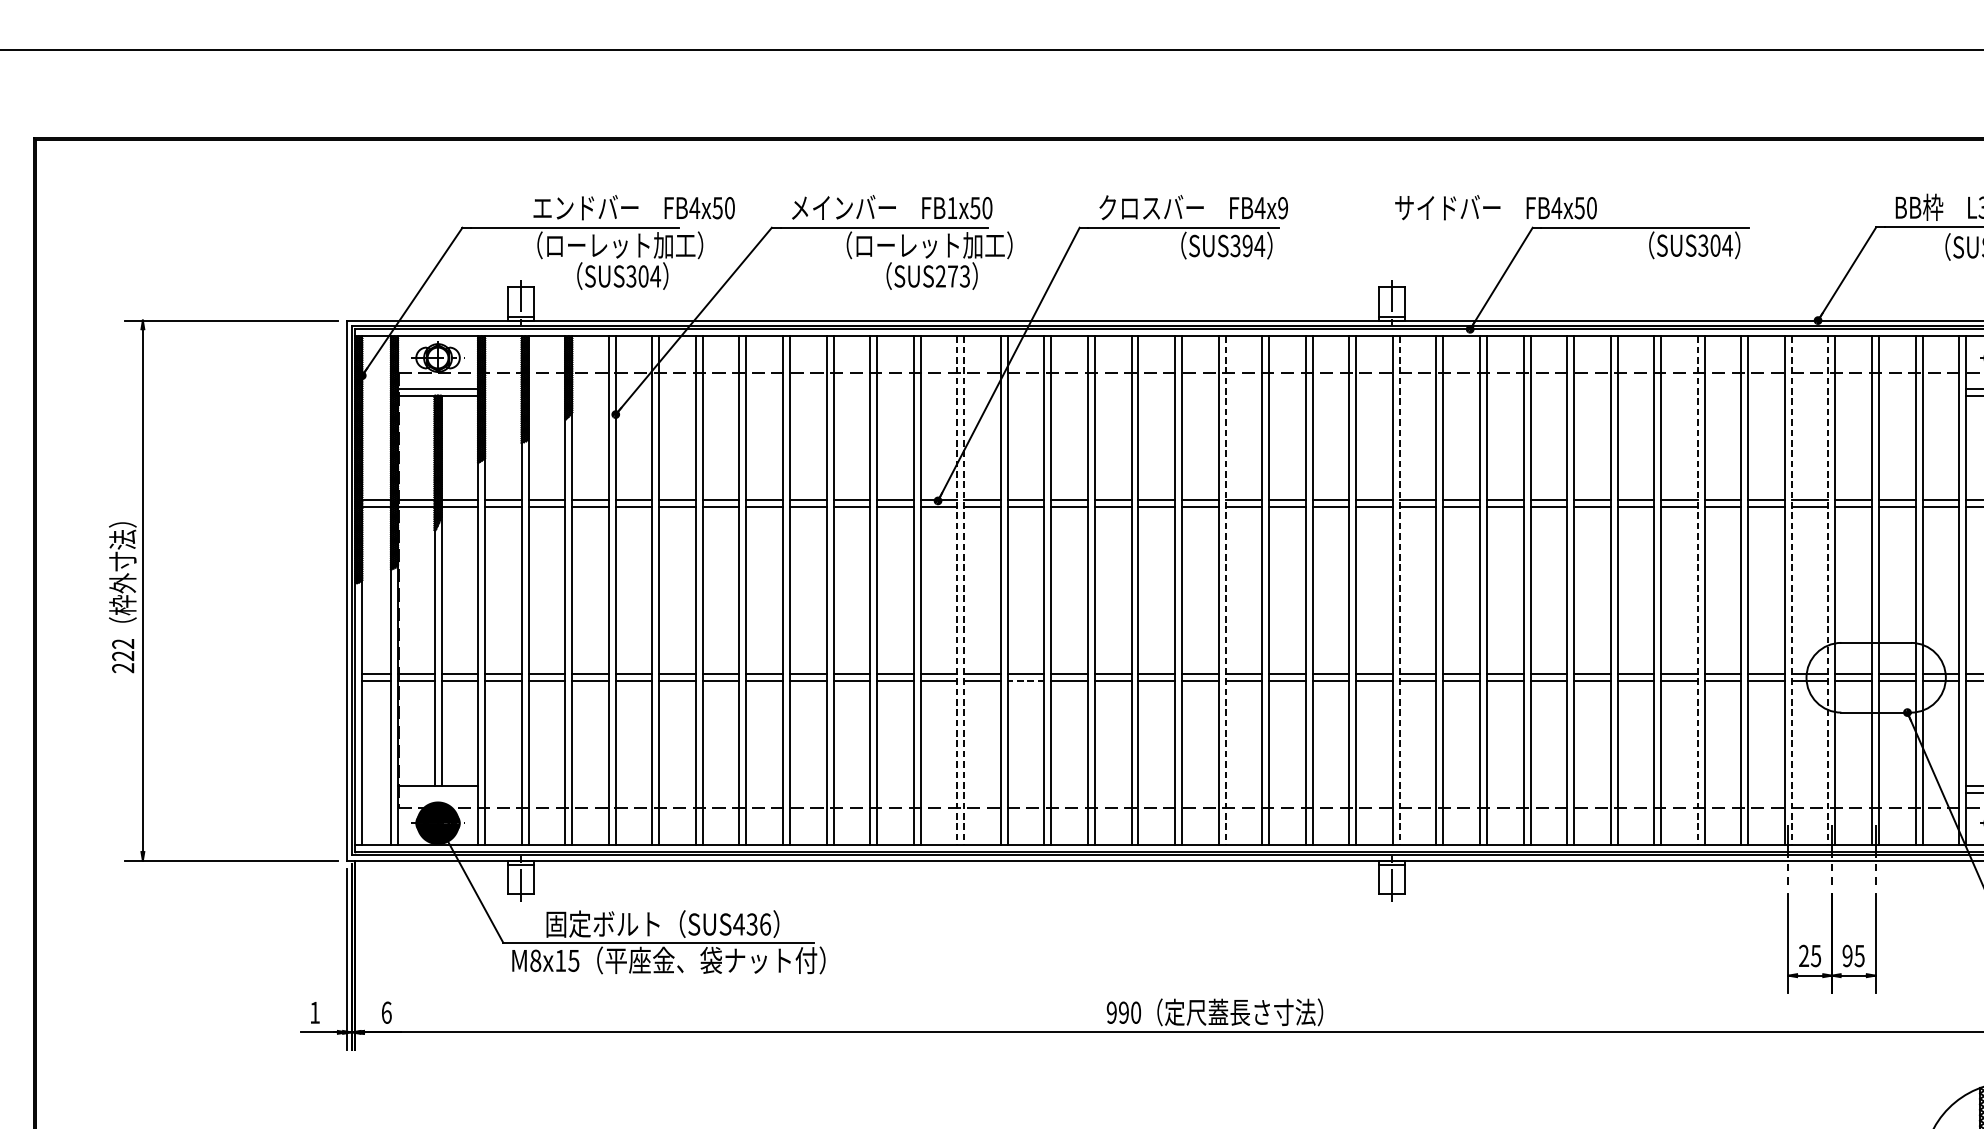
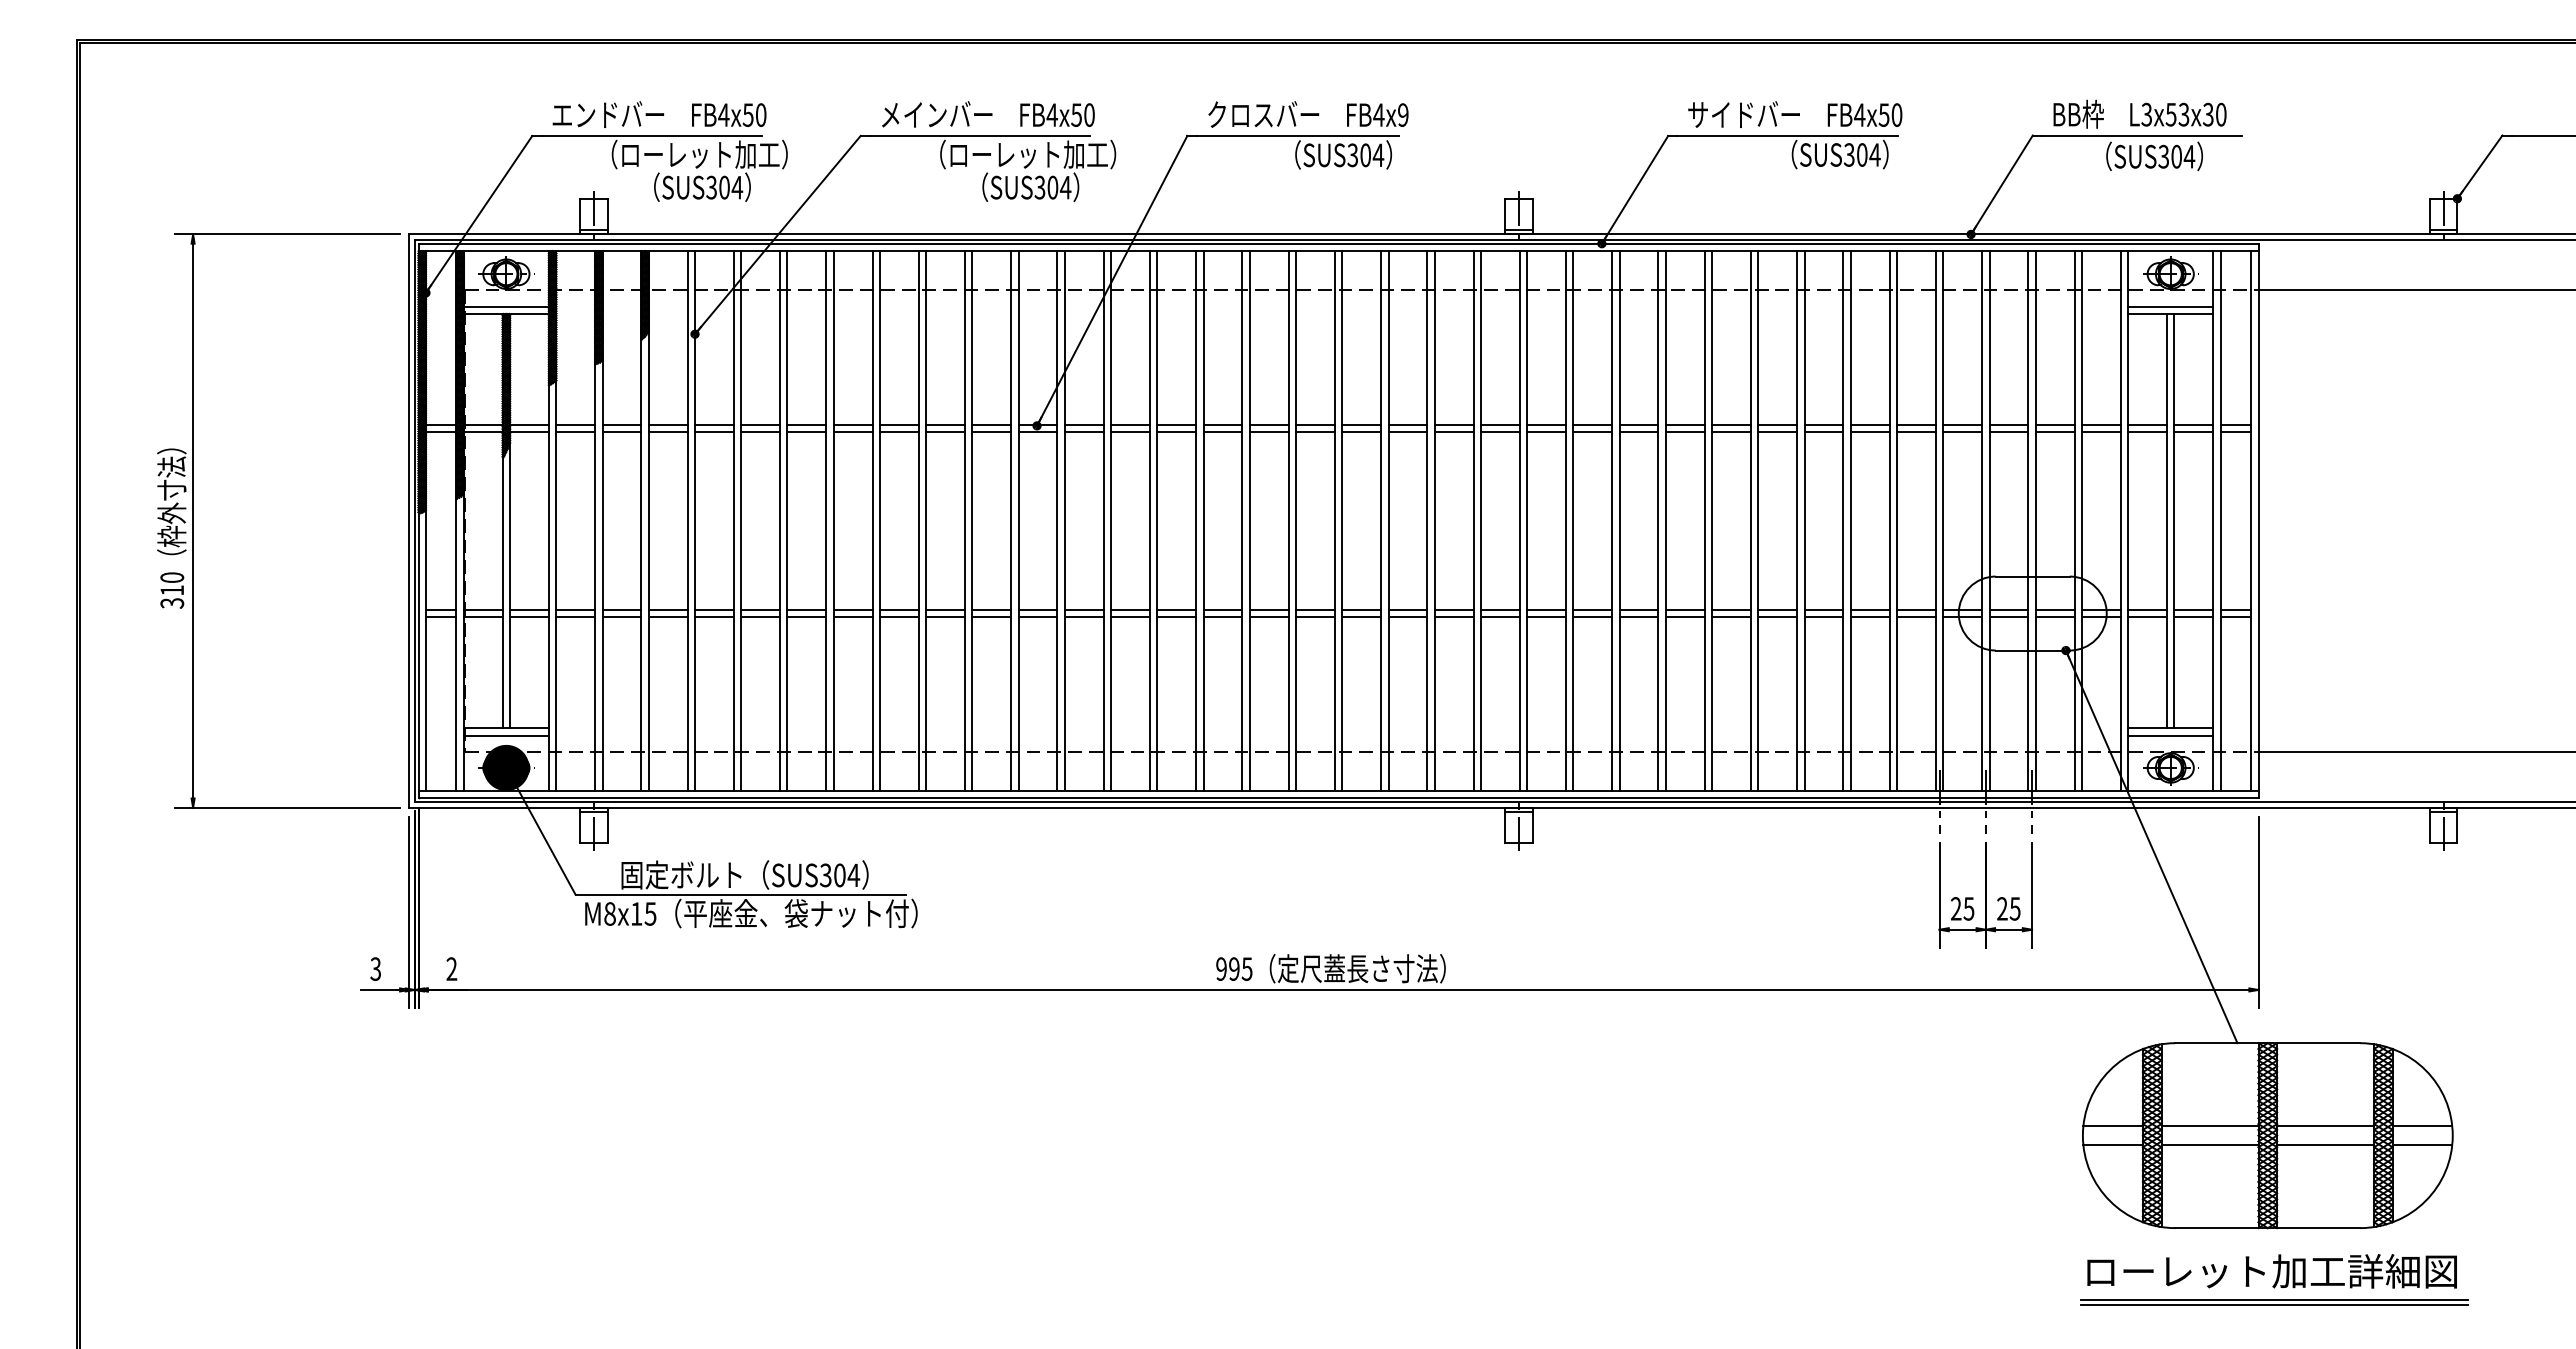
text: (634, 207) -> (659, 114), moved
text: (951, 207) -> (1051, 114), FB1x50 -> FB4x50
text: (1496, 207) -> (1795, 114), moved
text: (1247, 246) -> (1365, 155), SUS394 -> SUS304
text: (952, 276) -> (1052, 187), SUS273 -> SUS304
line: (957, 591) -> (1057, 521), dashed -> solid
line: (963, 591) -> (1064, 521), dashed -> solid
line: (1225, 591) -> (1342, 521), dashed -> solid
line: (1400, 591) -> (1527, 521), dashed -> solid
line: (1697, 591) -> (1843, 521), dashed -> solid
line: (1792, 591) -> (1943, 521), dashed -> solid
line: (1828, 591) -> (1982, 521), dashed -> solid
text: (123, 656) -> (172, 590), 222 -> 310
line: (1026, 681) -> (1130, 617), dashed -> solid
line: (437, 792) -> (505, 735), added
text: (751, 924) -> (839, 875), SUS436 -> SUS304
text: (1847, 955) -> (2002, 908), 95 -> 25
text: (386, 1012) -> (451, 968), 6 -> 2
text: (1135, 1012) -> (1246, 968), 990 -> 995
text: (314, 1013) -> (375, 969), 1 -> 3

